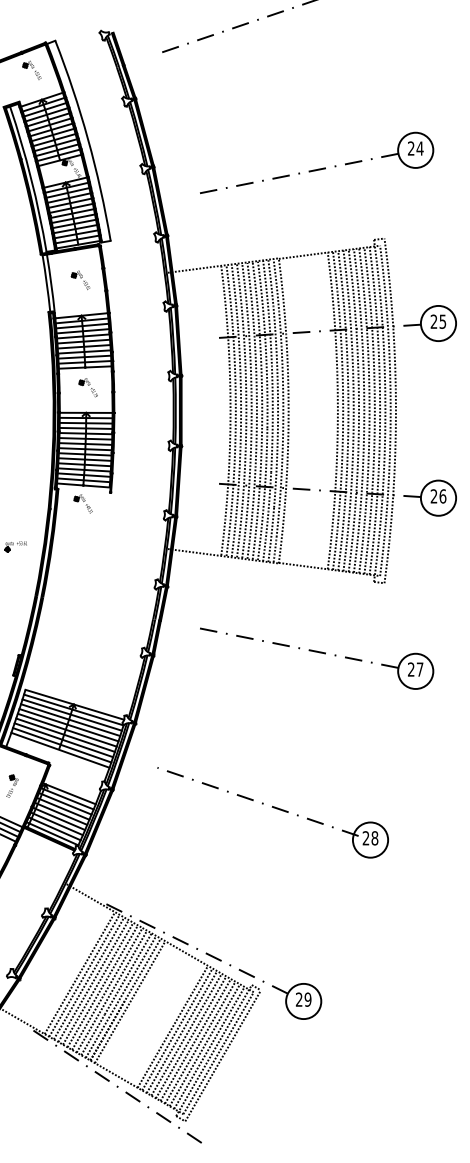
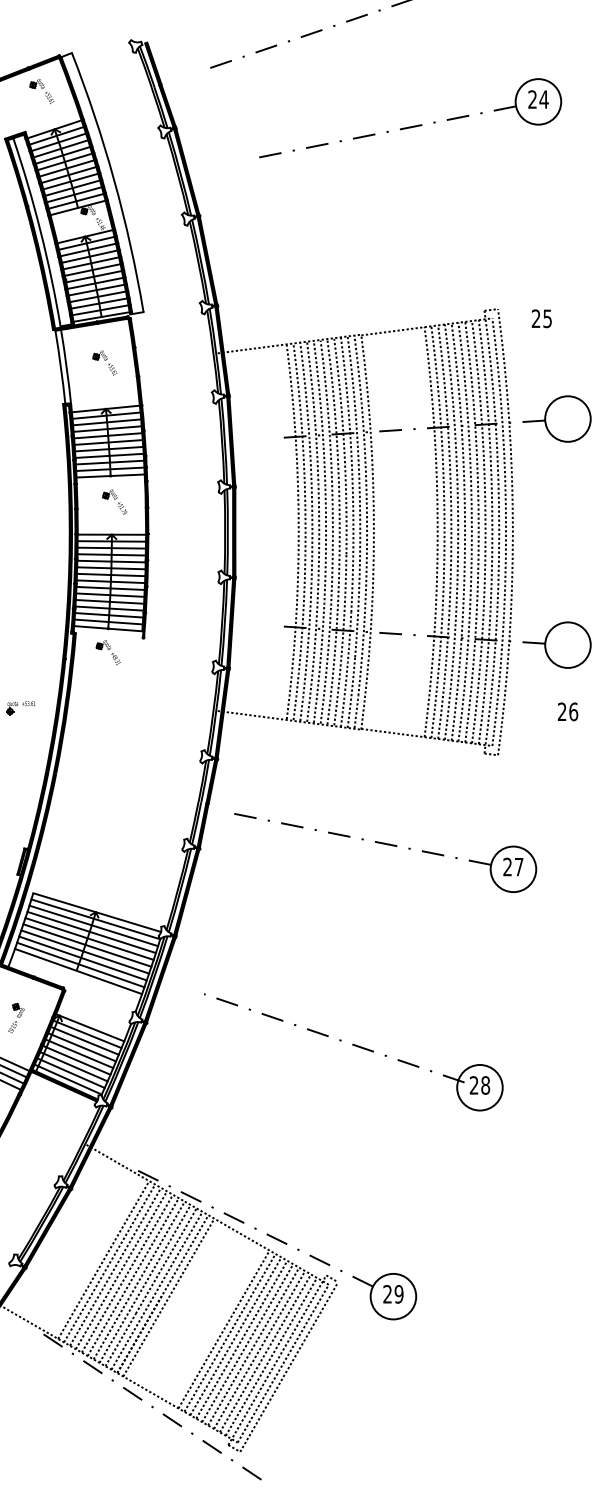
part: (319, 168) -> (413, 125), moved
text: (438, 321) -> (541, 318), moved
text: (438, 496) -> (567, 711), moved
part: (318, 652) -> (387, 845), moved

